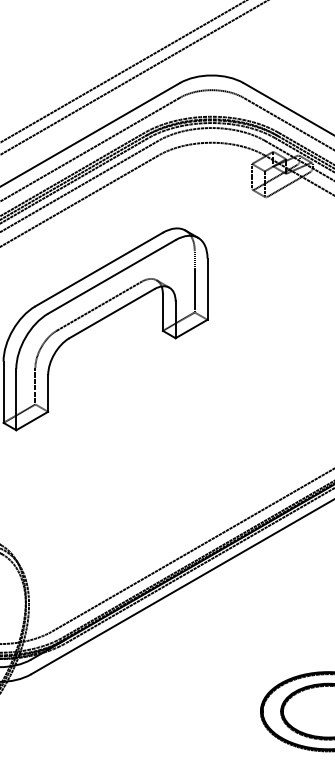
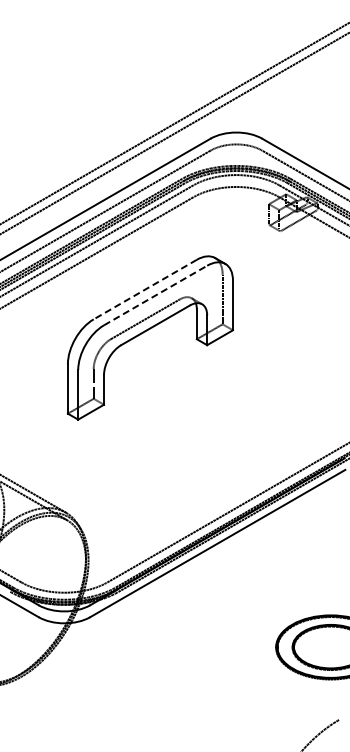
line: (99, 269) -> (145, 289), solid -> dashed
line: (111, 276) -> (155, 295), solid -> dashed

